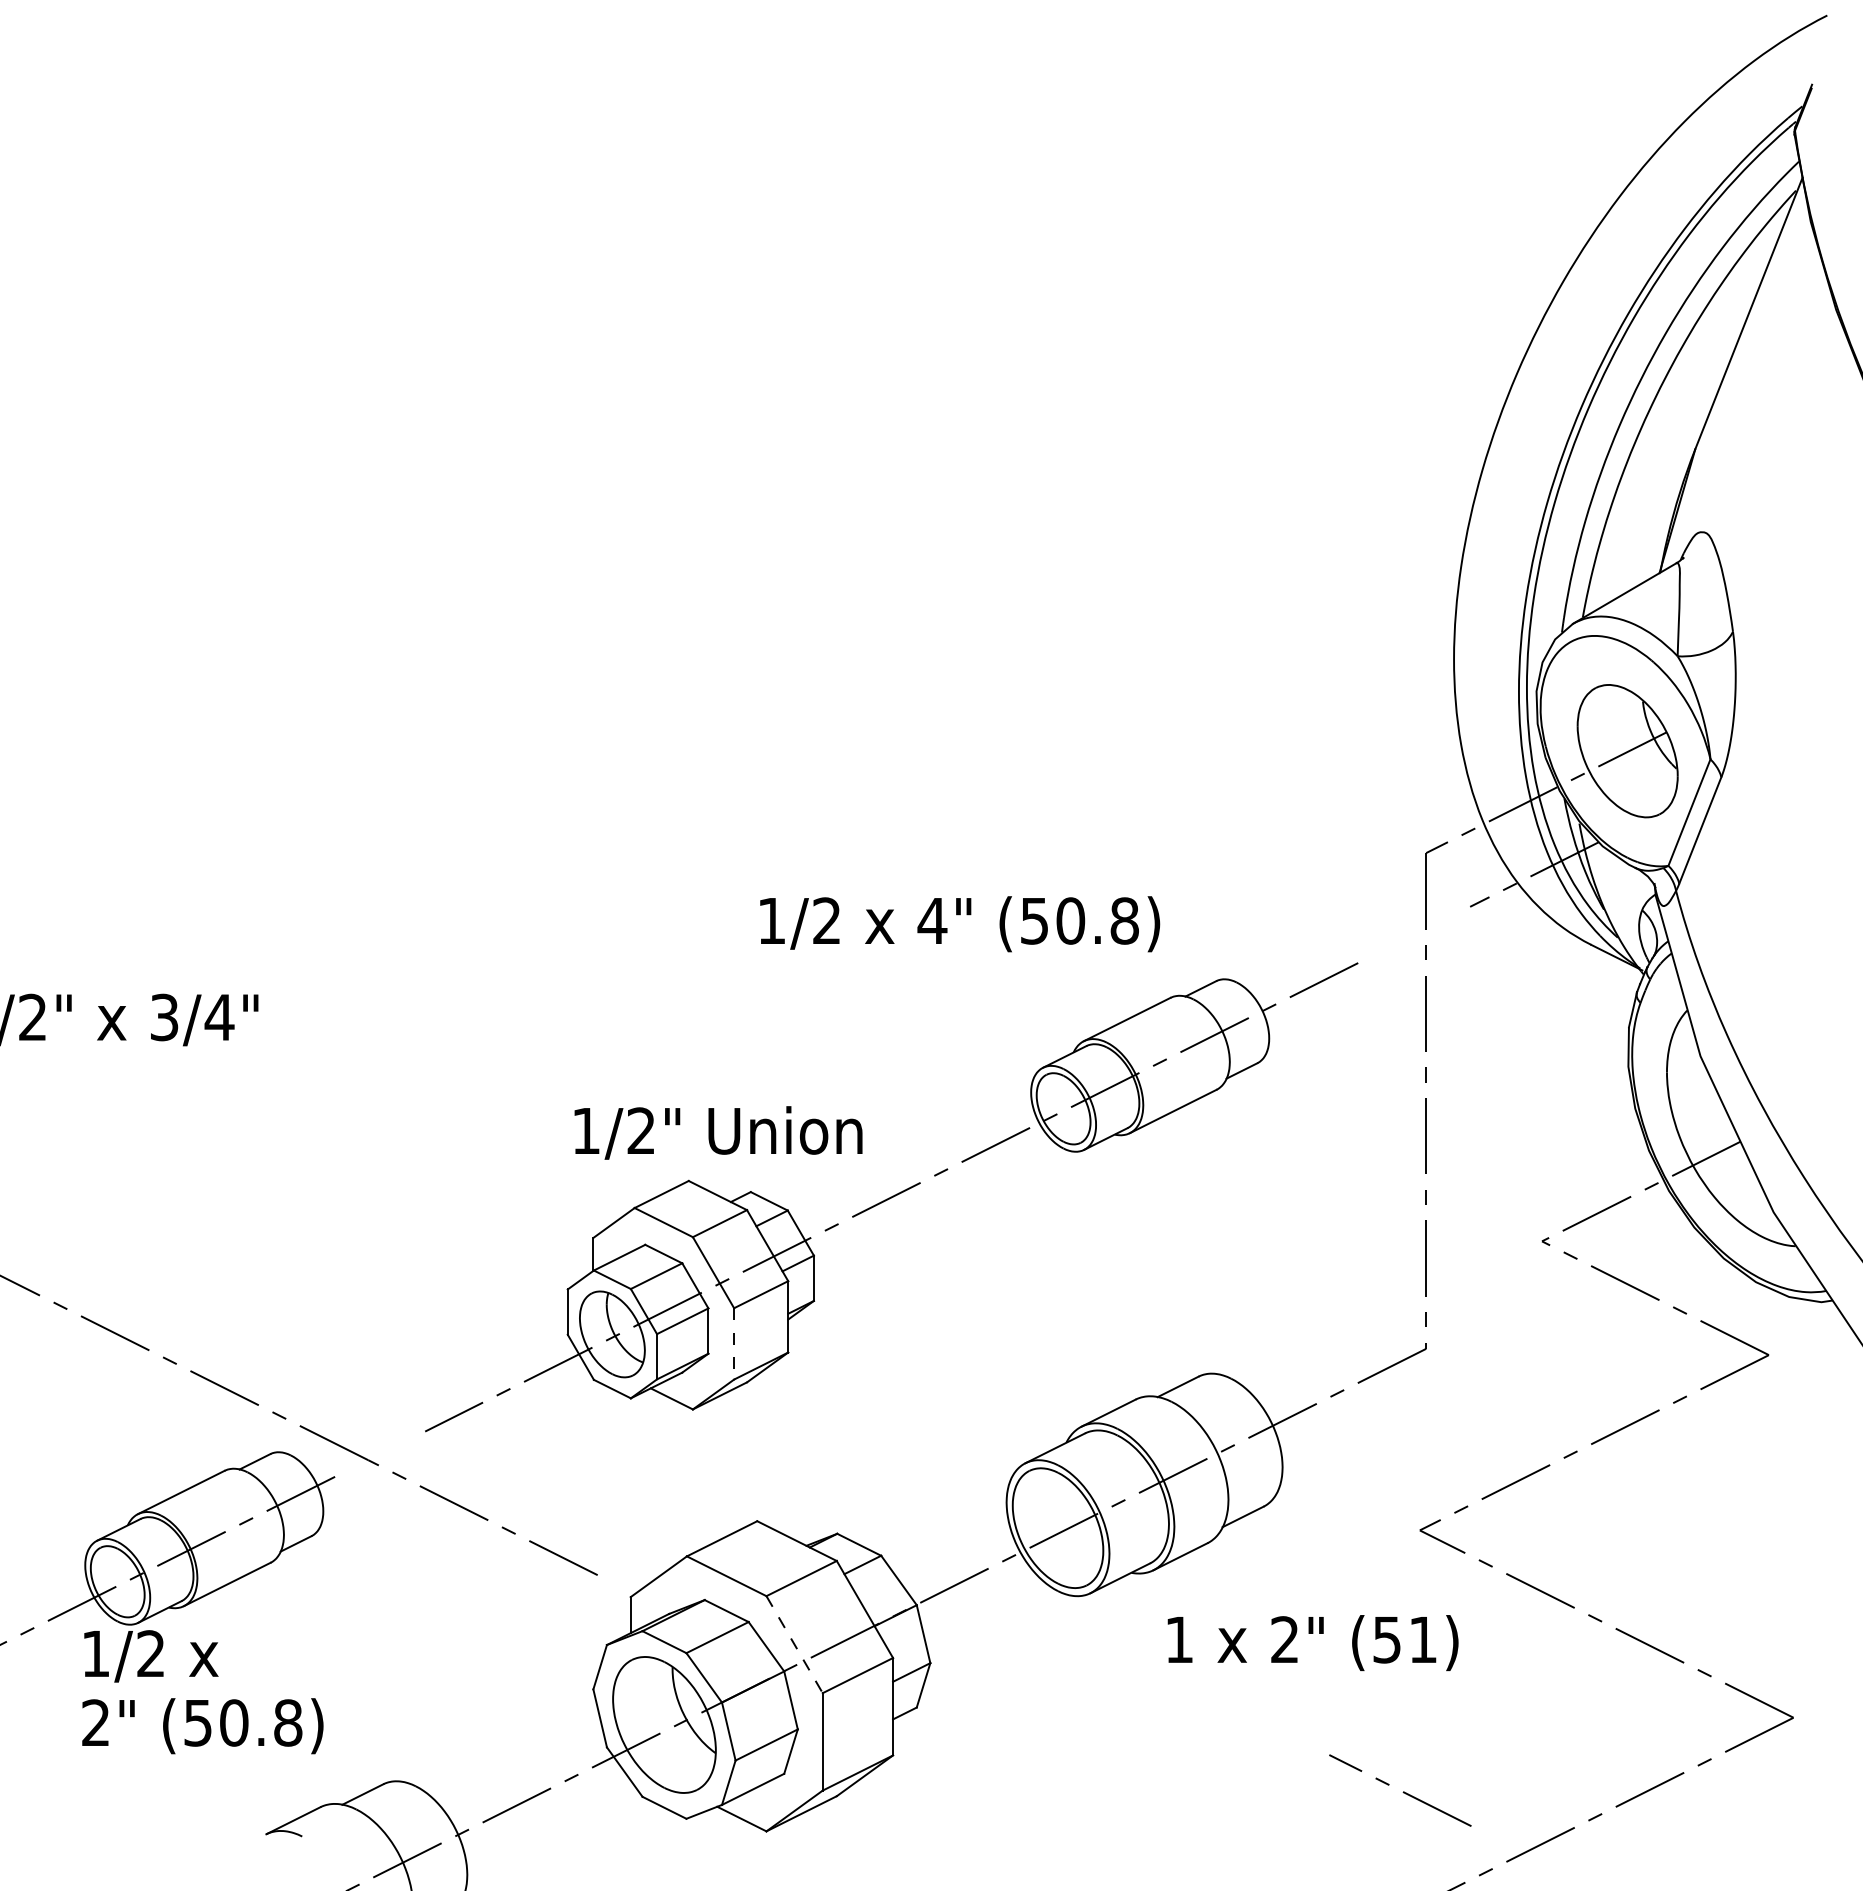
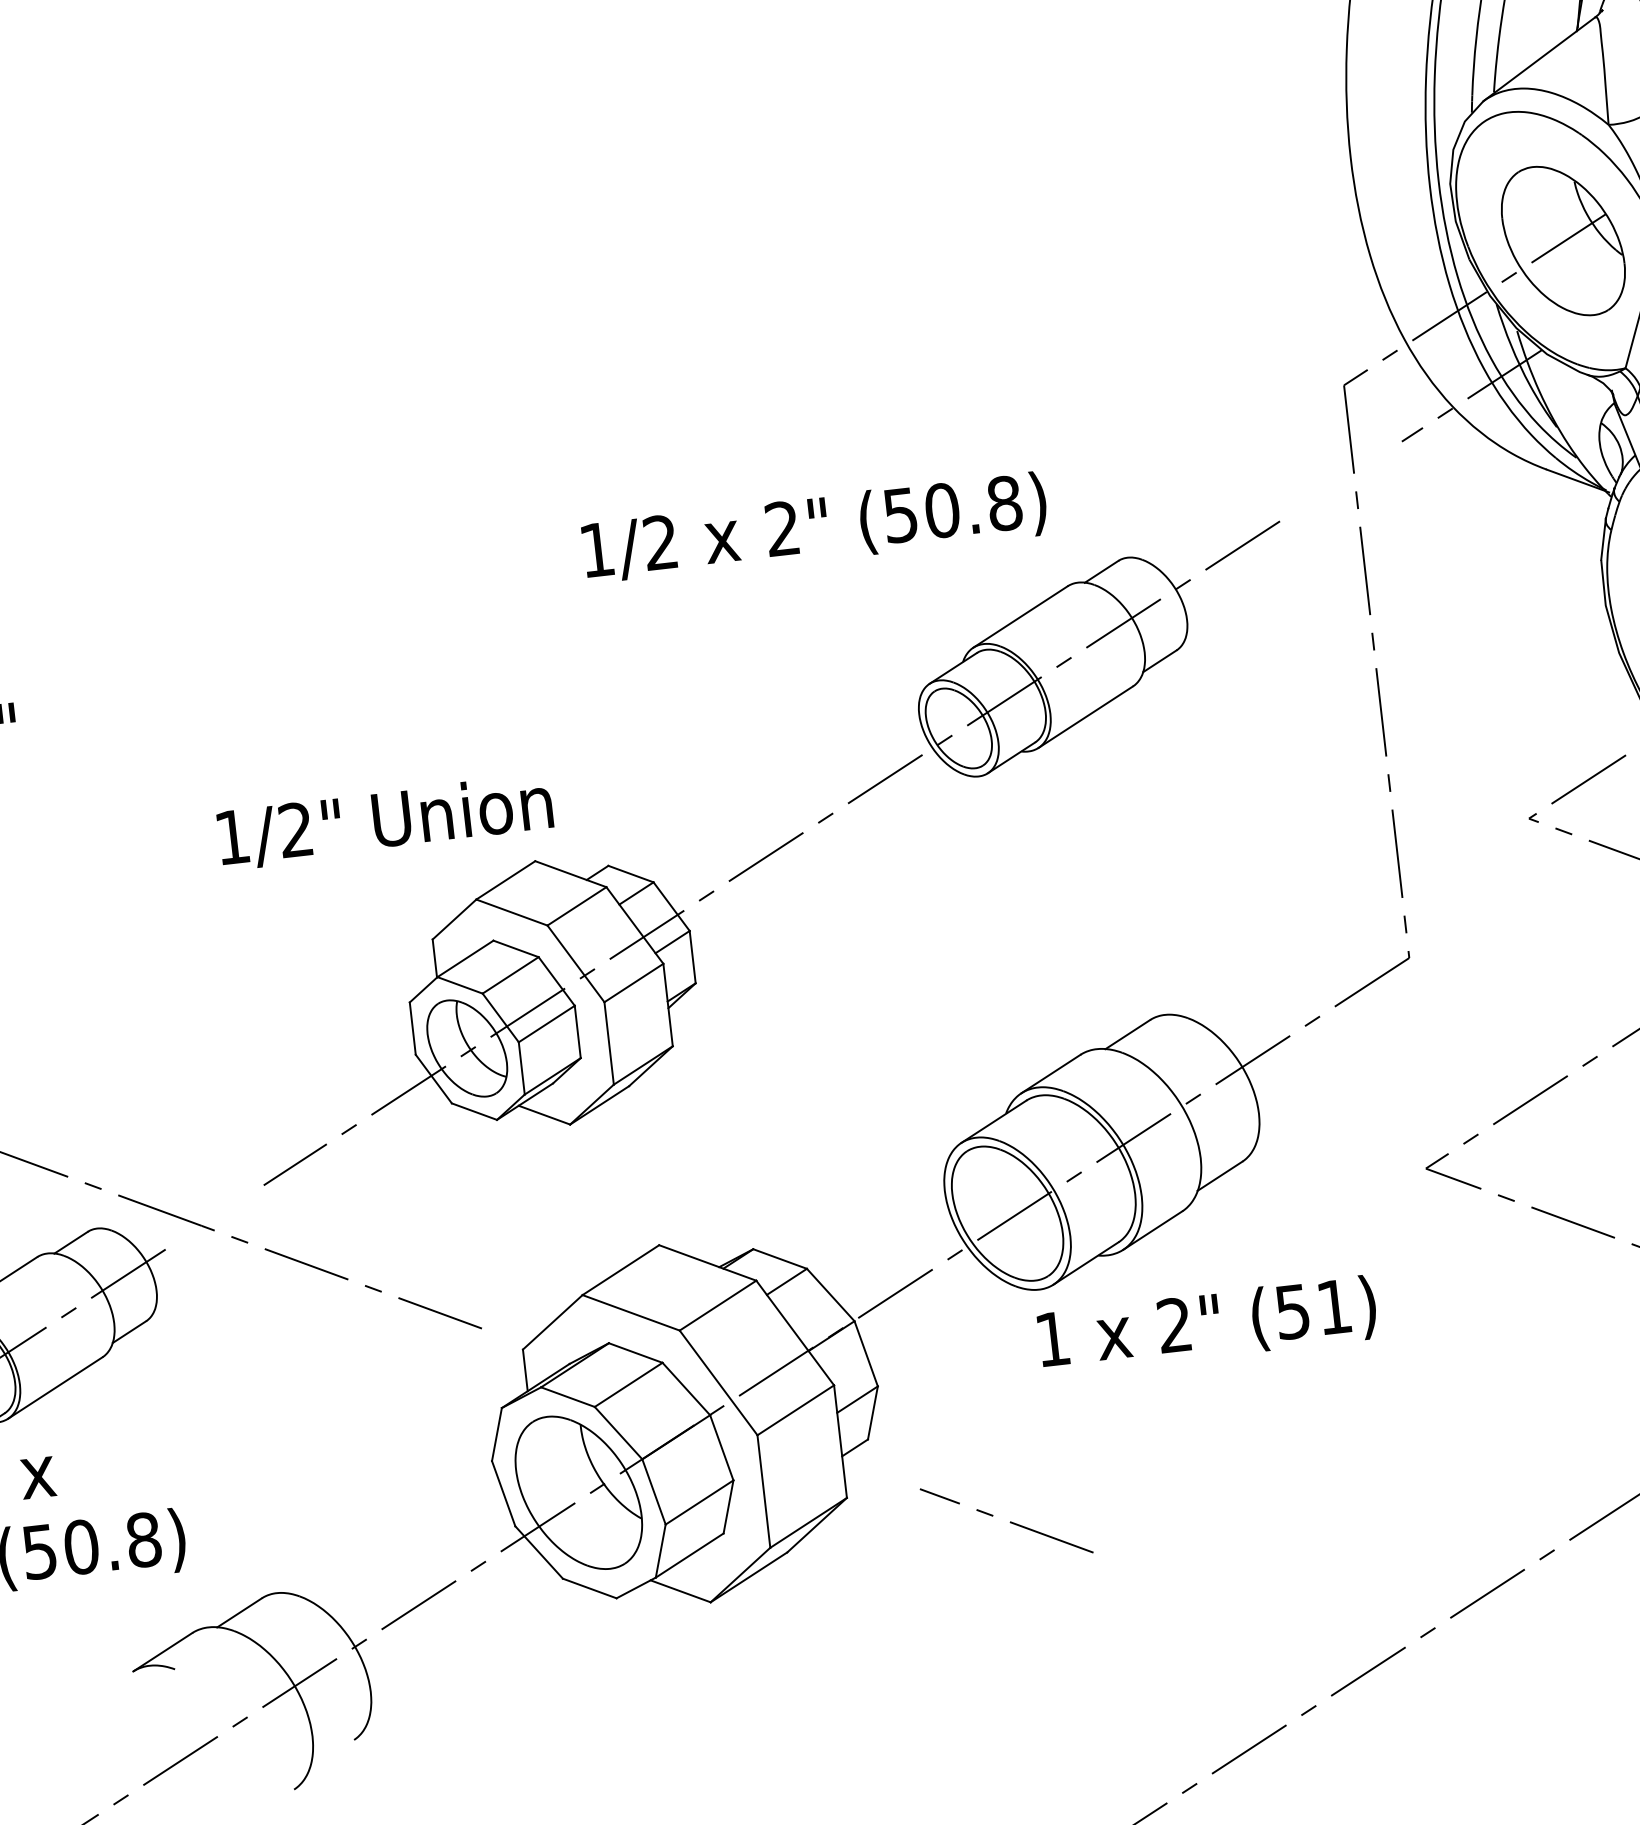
text: (932, 920) -> (782, 528), 4" -> 2"
text: (718, 1132) -> (385, 821), moved
line: (734, 1343) -> (609, 1042), dashed -> solid
text: (1312, 1643) -> (1206, 1325), moved
line: (794, 1645) -> (718, 1383), dashed -> solid
line: (1402, 1792) -> (1009, 1522), moved

